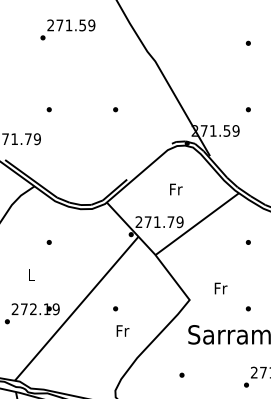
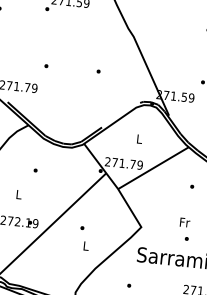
text: (176, 189) -> (139, 139), Fr -> L
text: (220, 288) -> (184, 222), moved
text: (122, 330) -> (86, 245), Fr -> L

